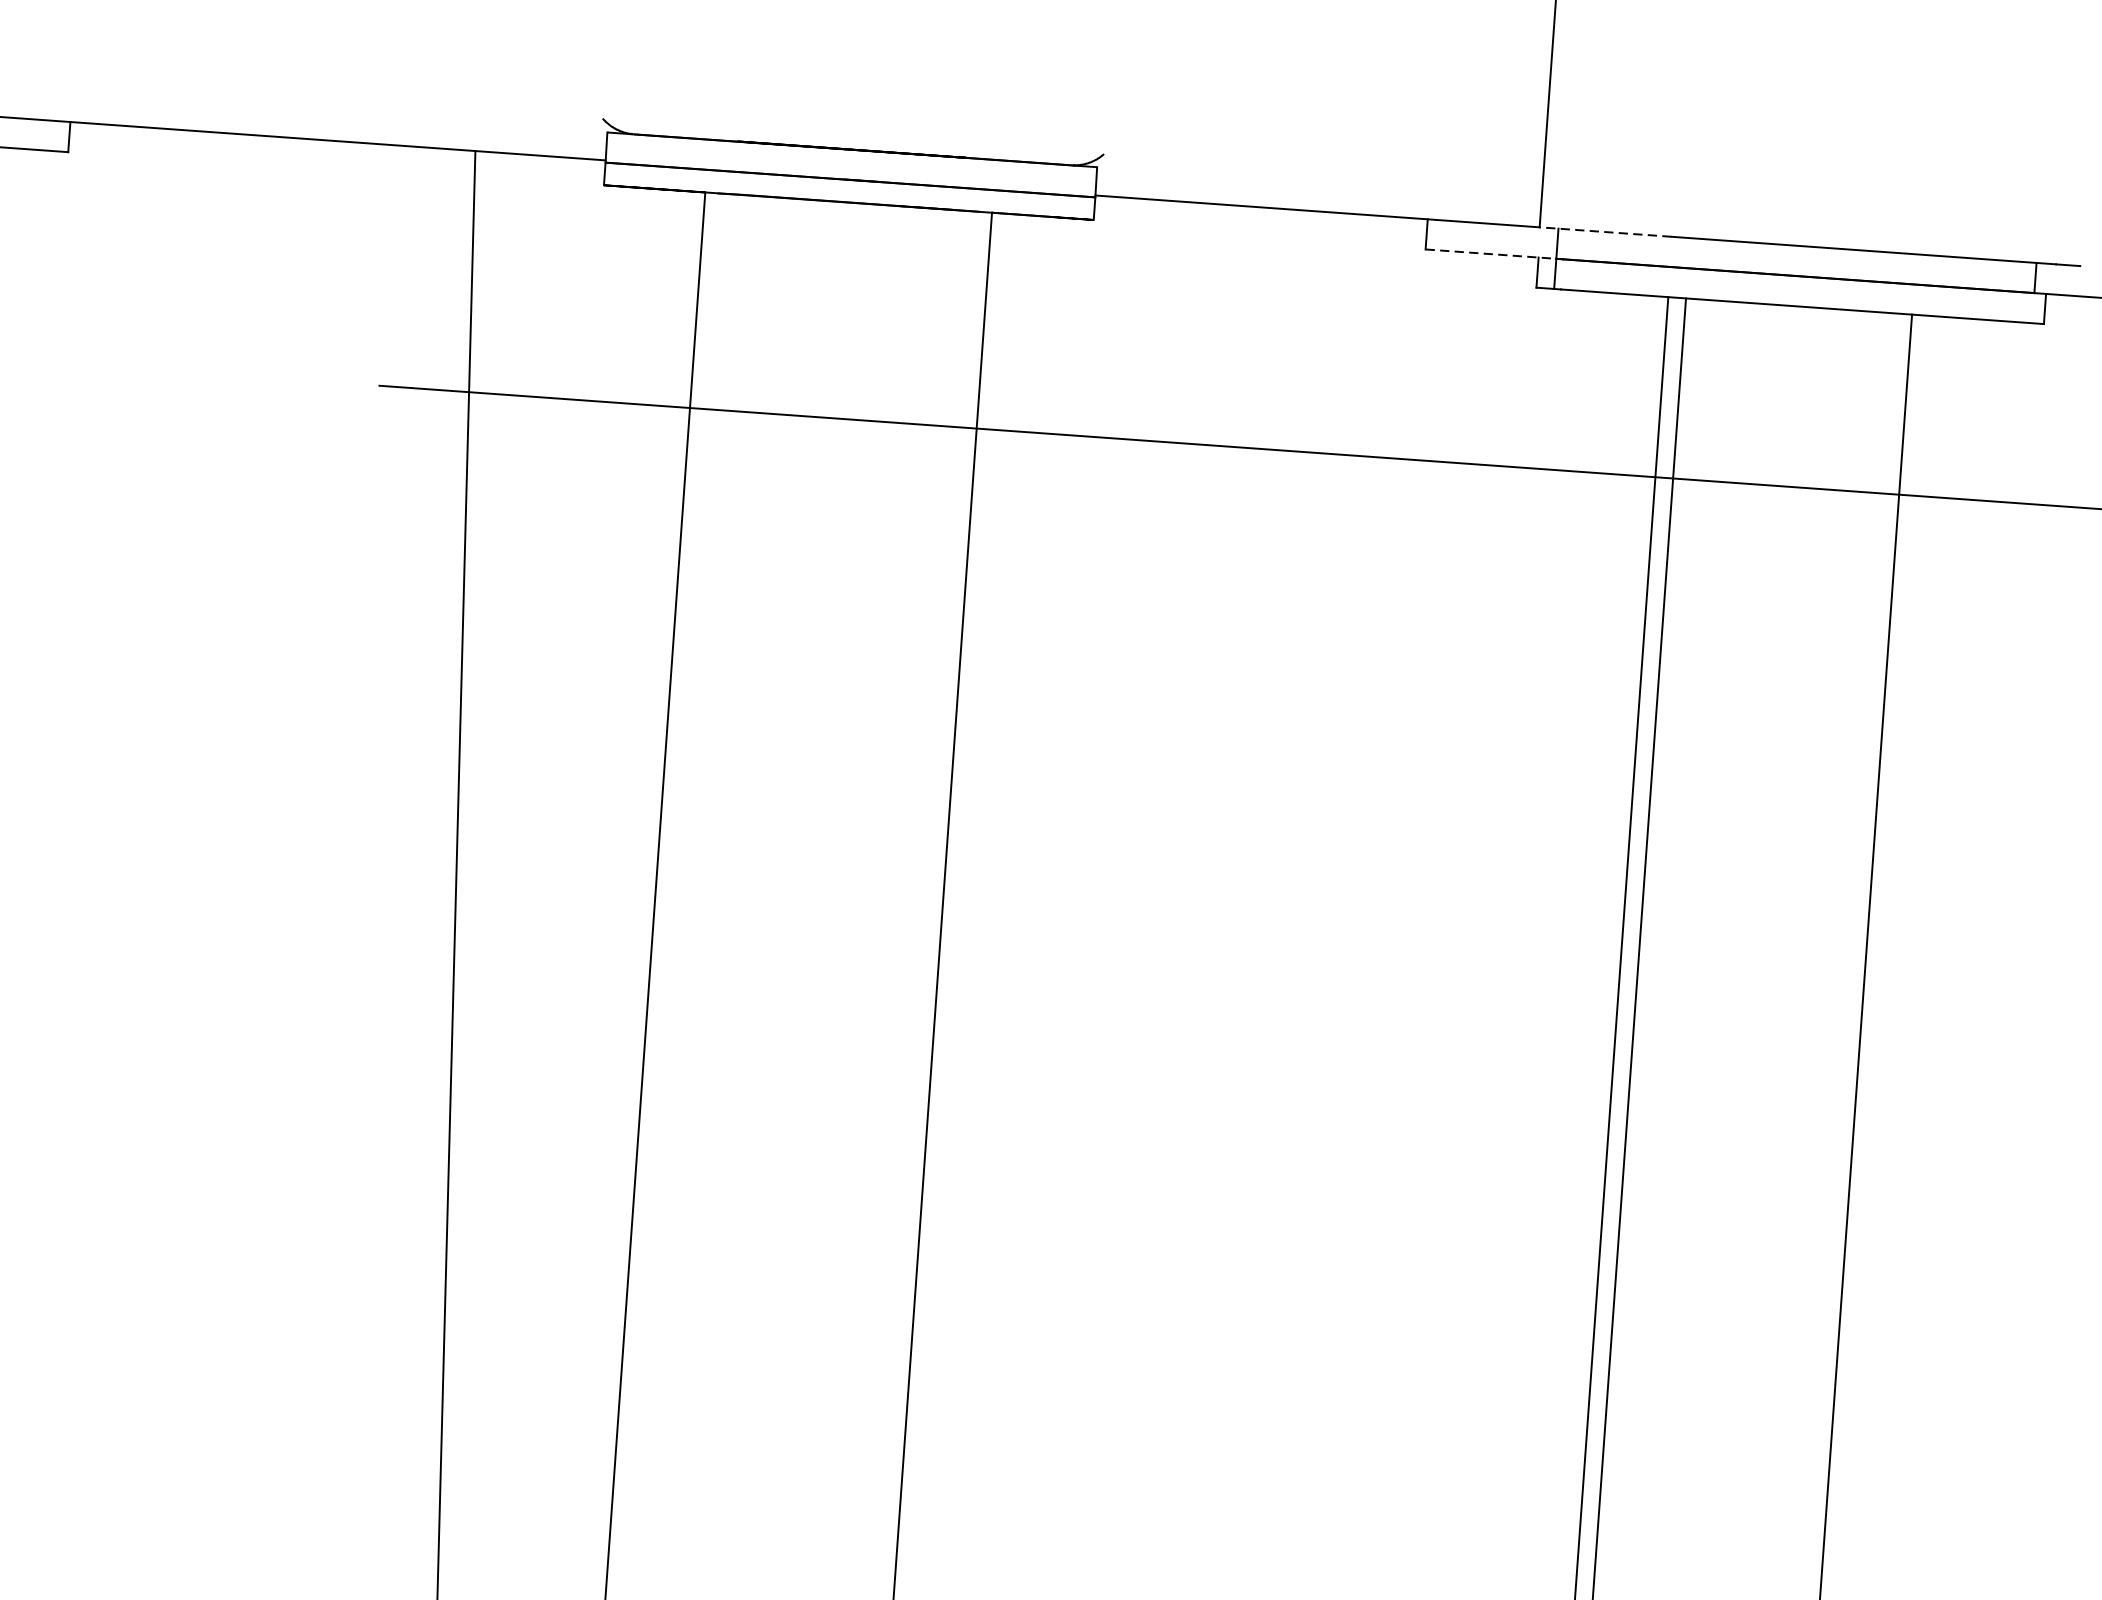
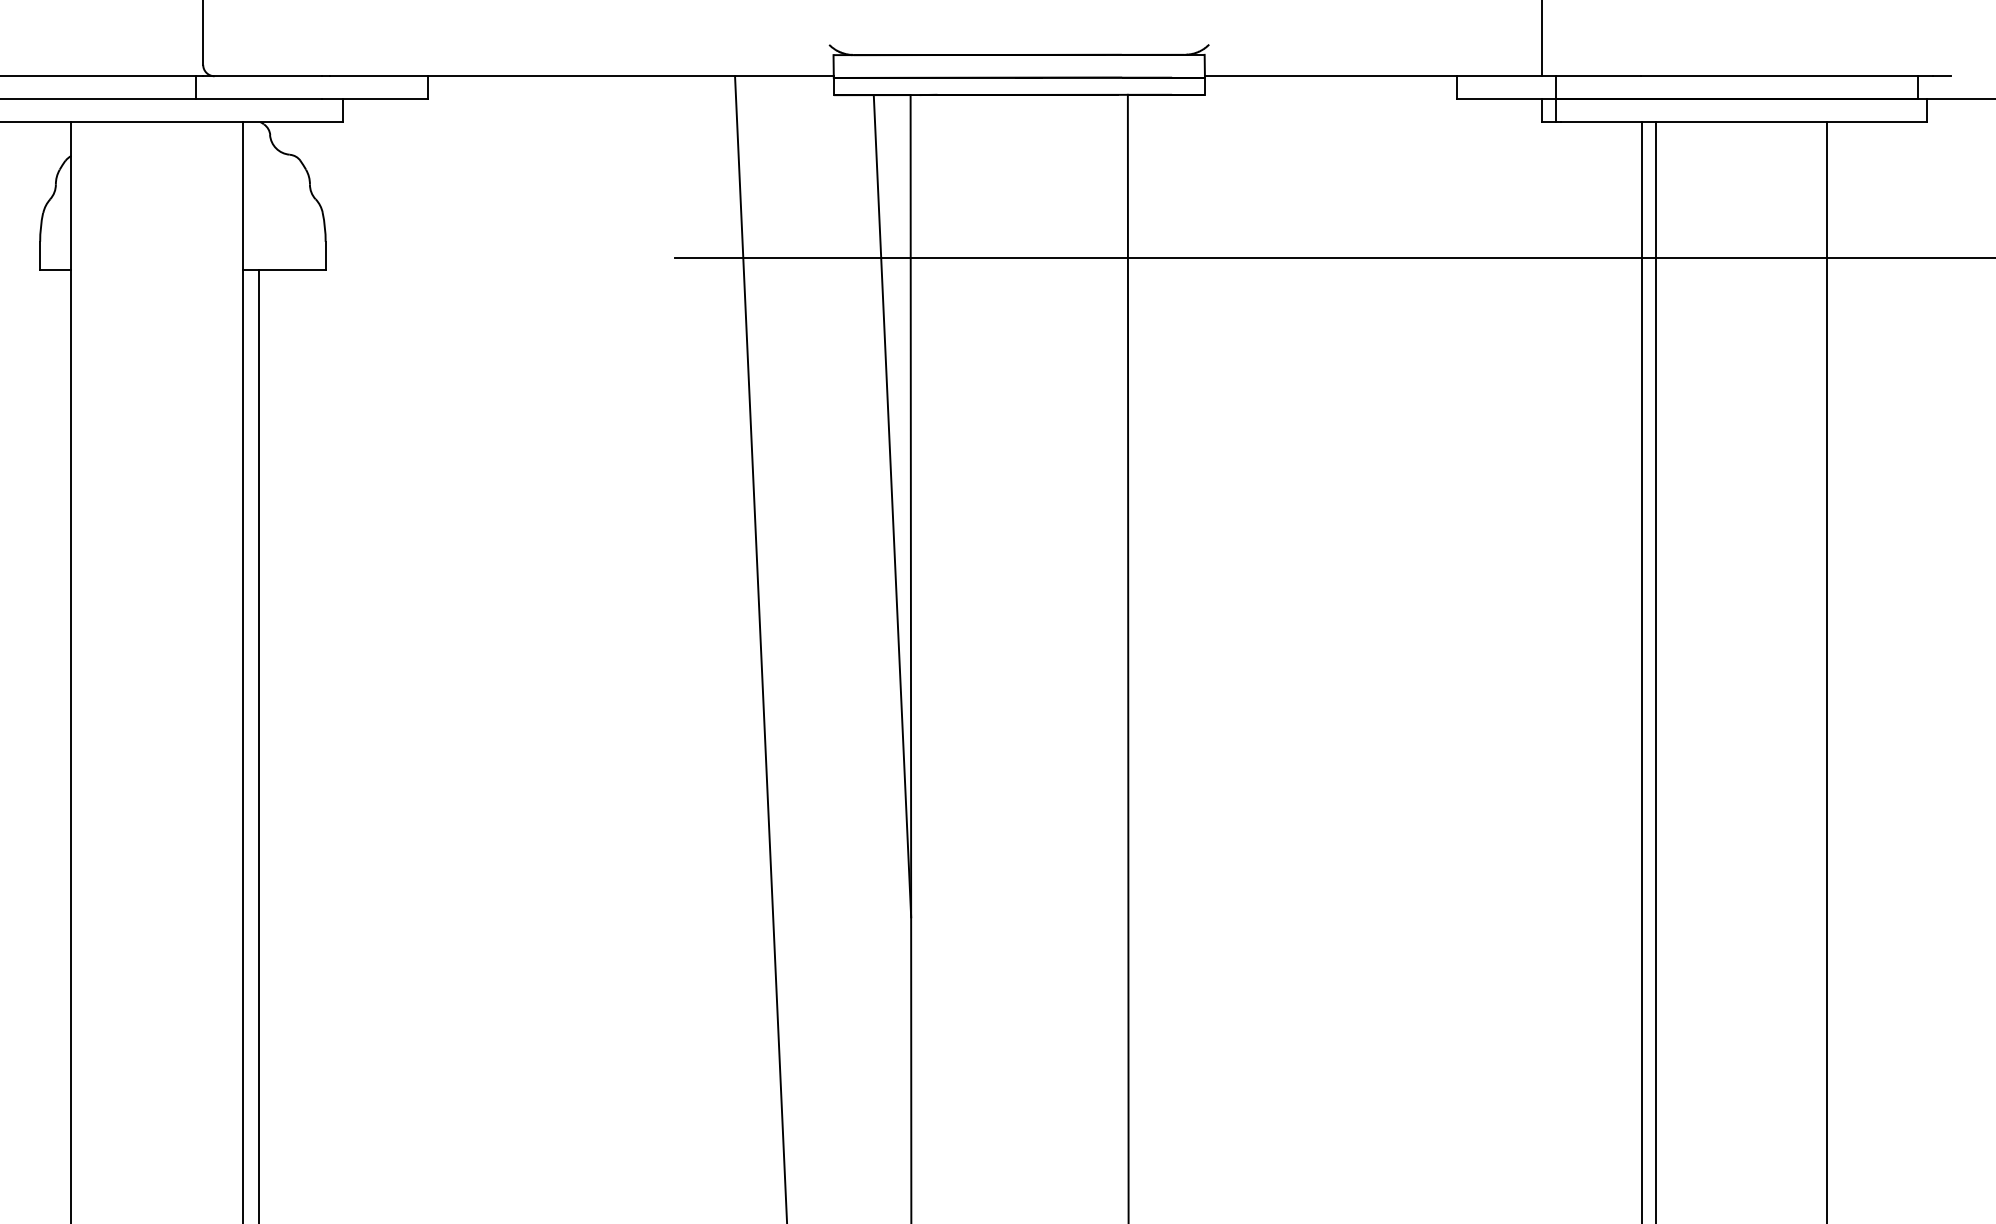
line: (1605, 232) -> (1591, 76), dashed -> solid
line: (1491, 254) -> (1506, 99), dashed -> solid
line: (642, 733) -> (892, 506), added

